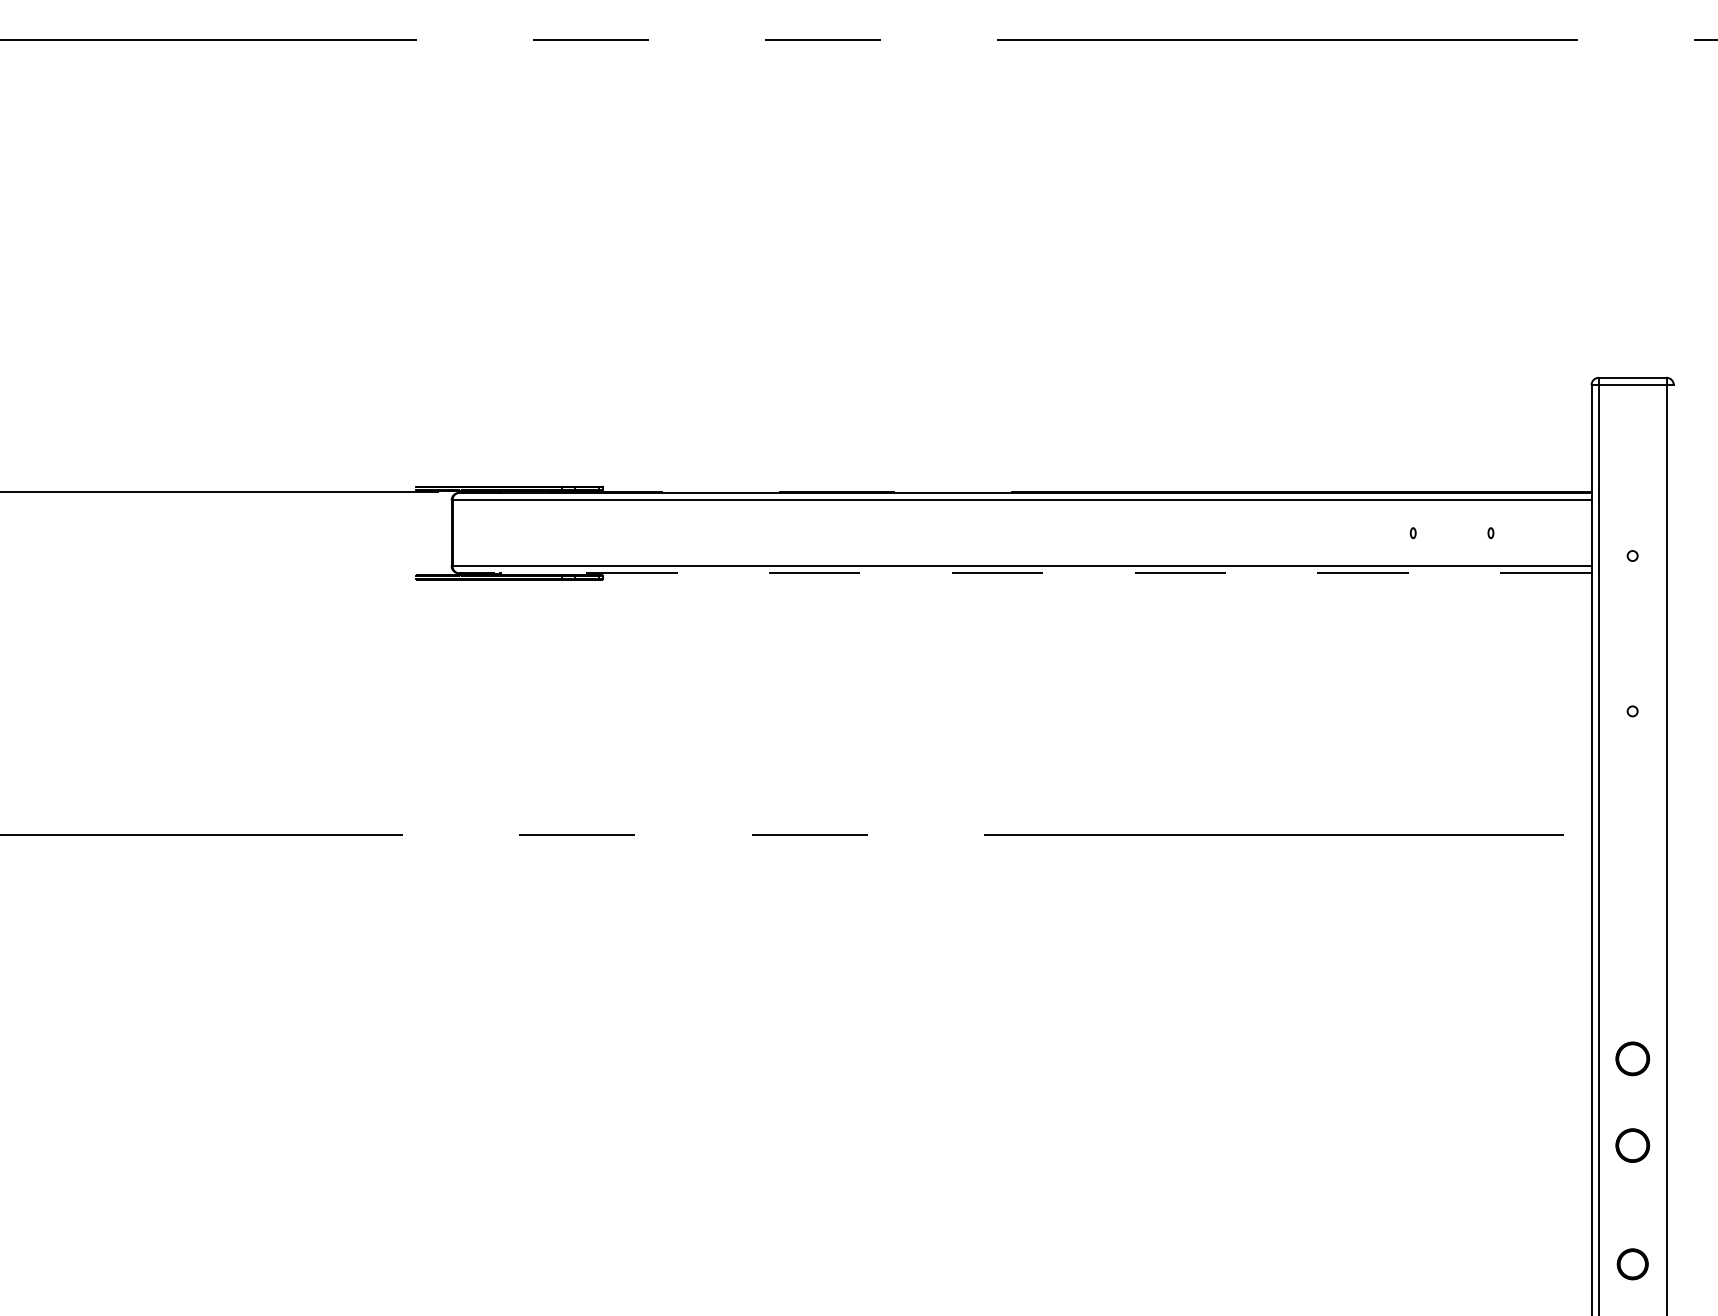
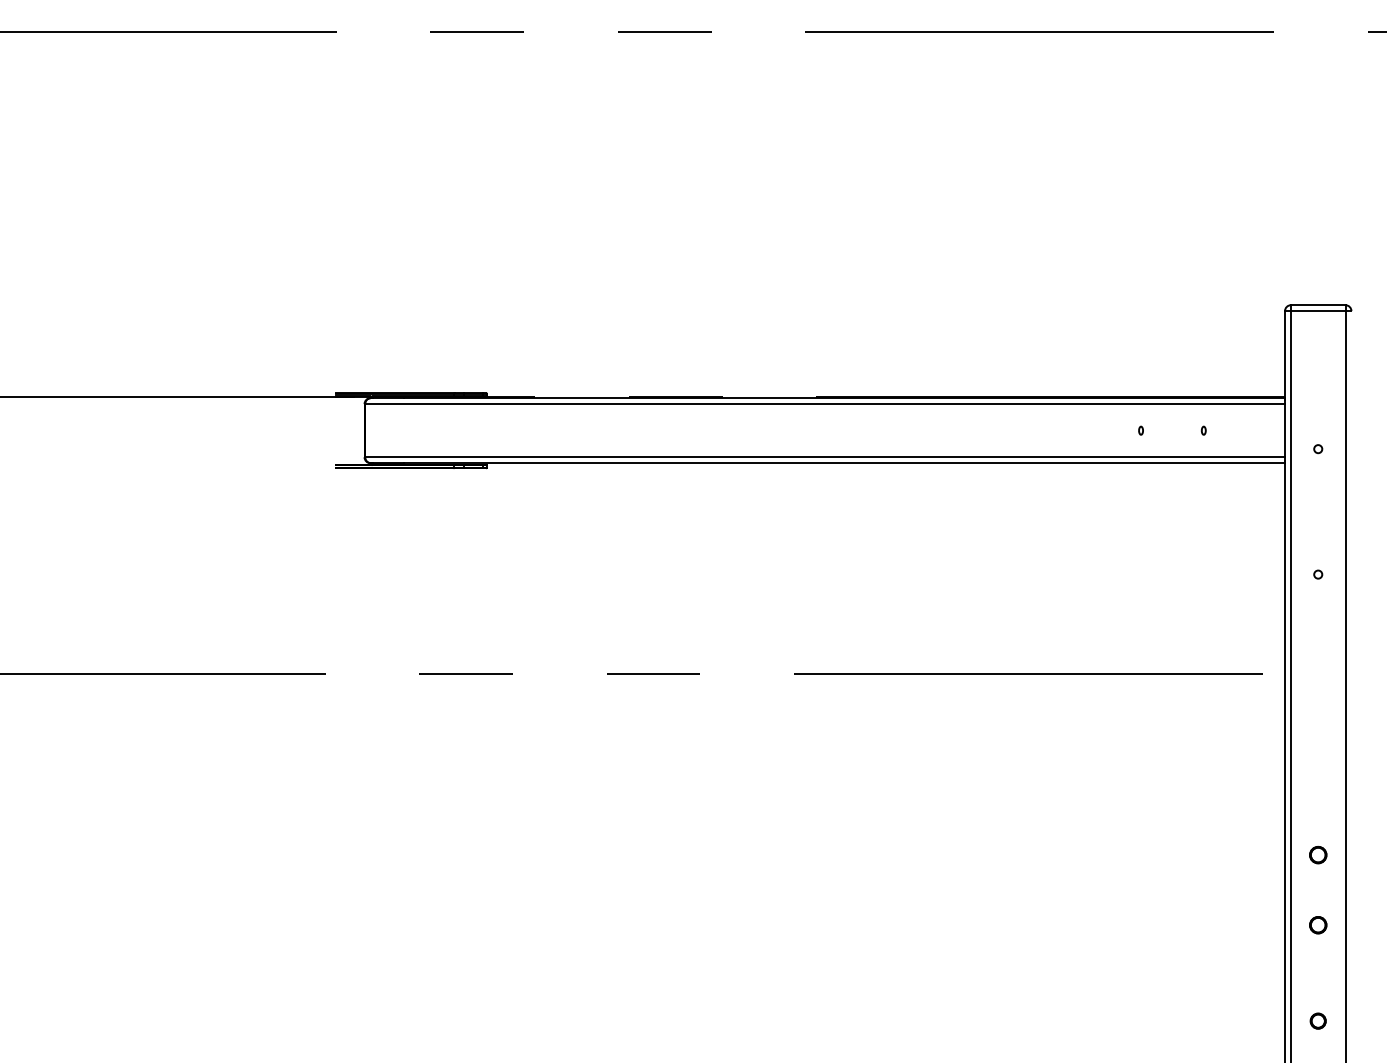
line: (1024, 573) -> (827, 463), dashed -> solid
circle: (1632, 1058) -> (1318, 854), size x0.62
circle: (1632, 1145) -> (1318, 925), size x0.62
circle: (1632, 1264) -> (1318, 1021), size x0.62

